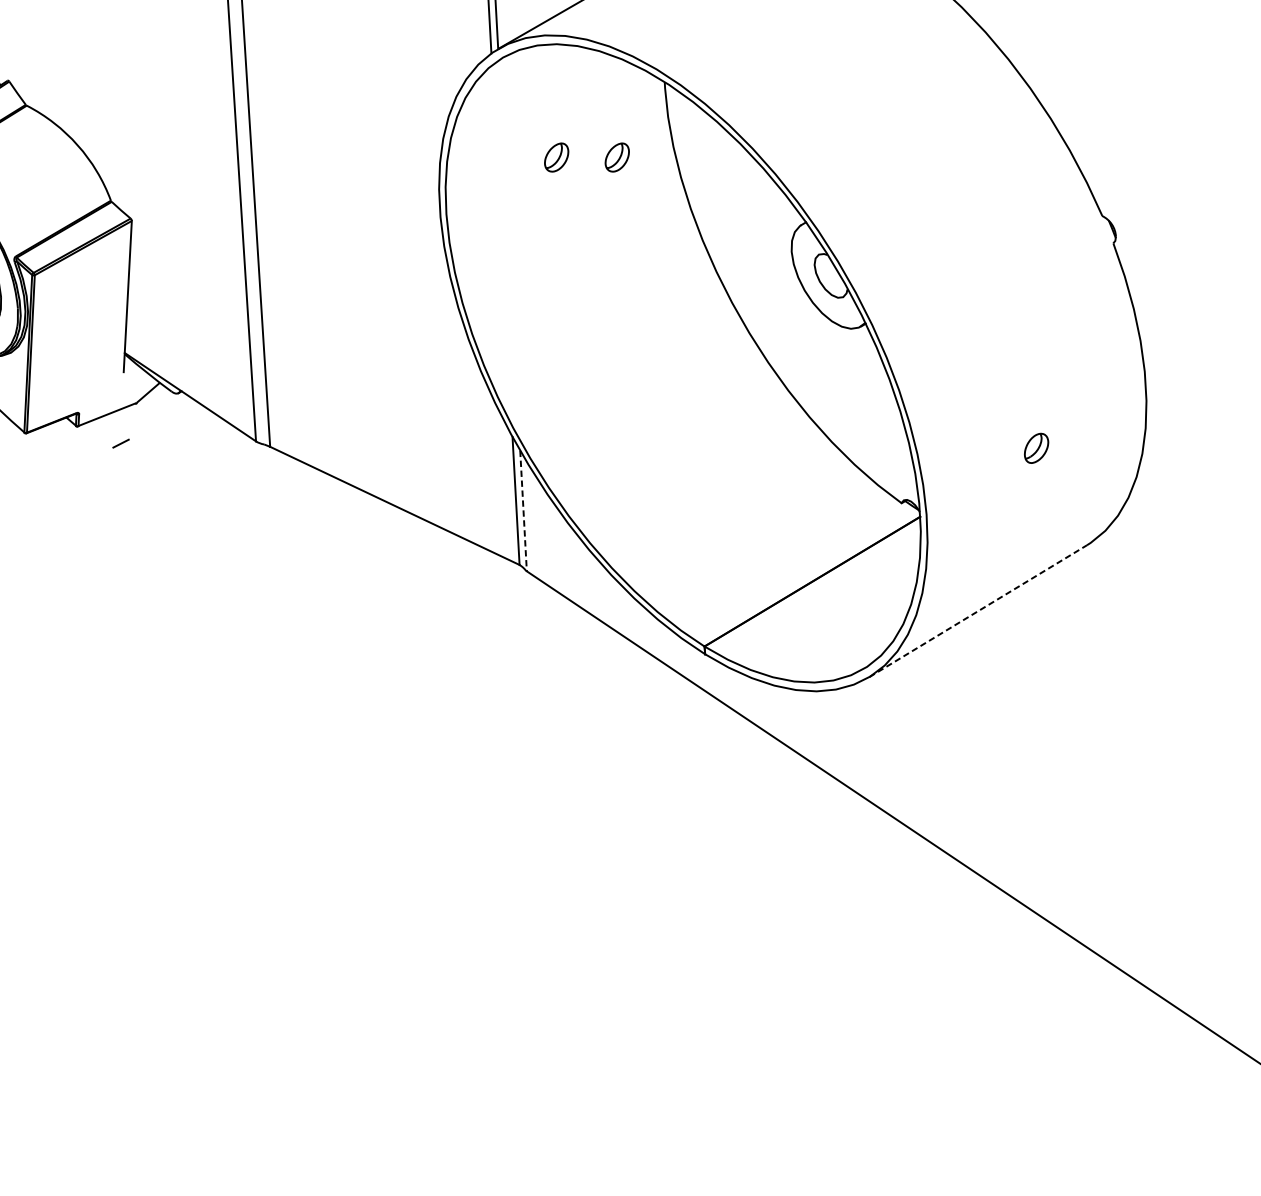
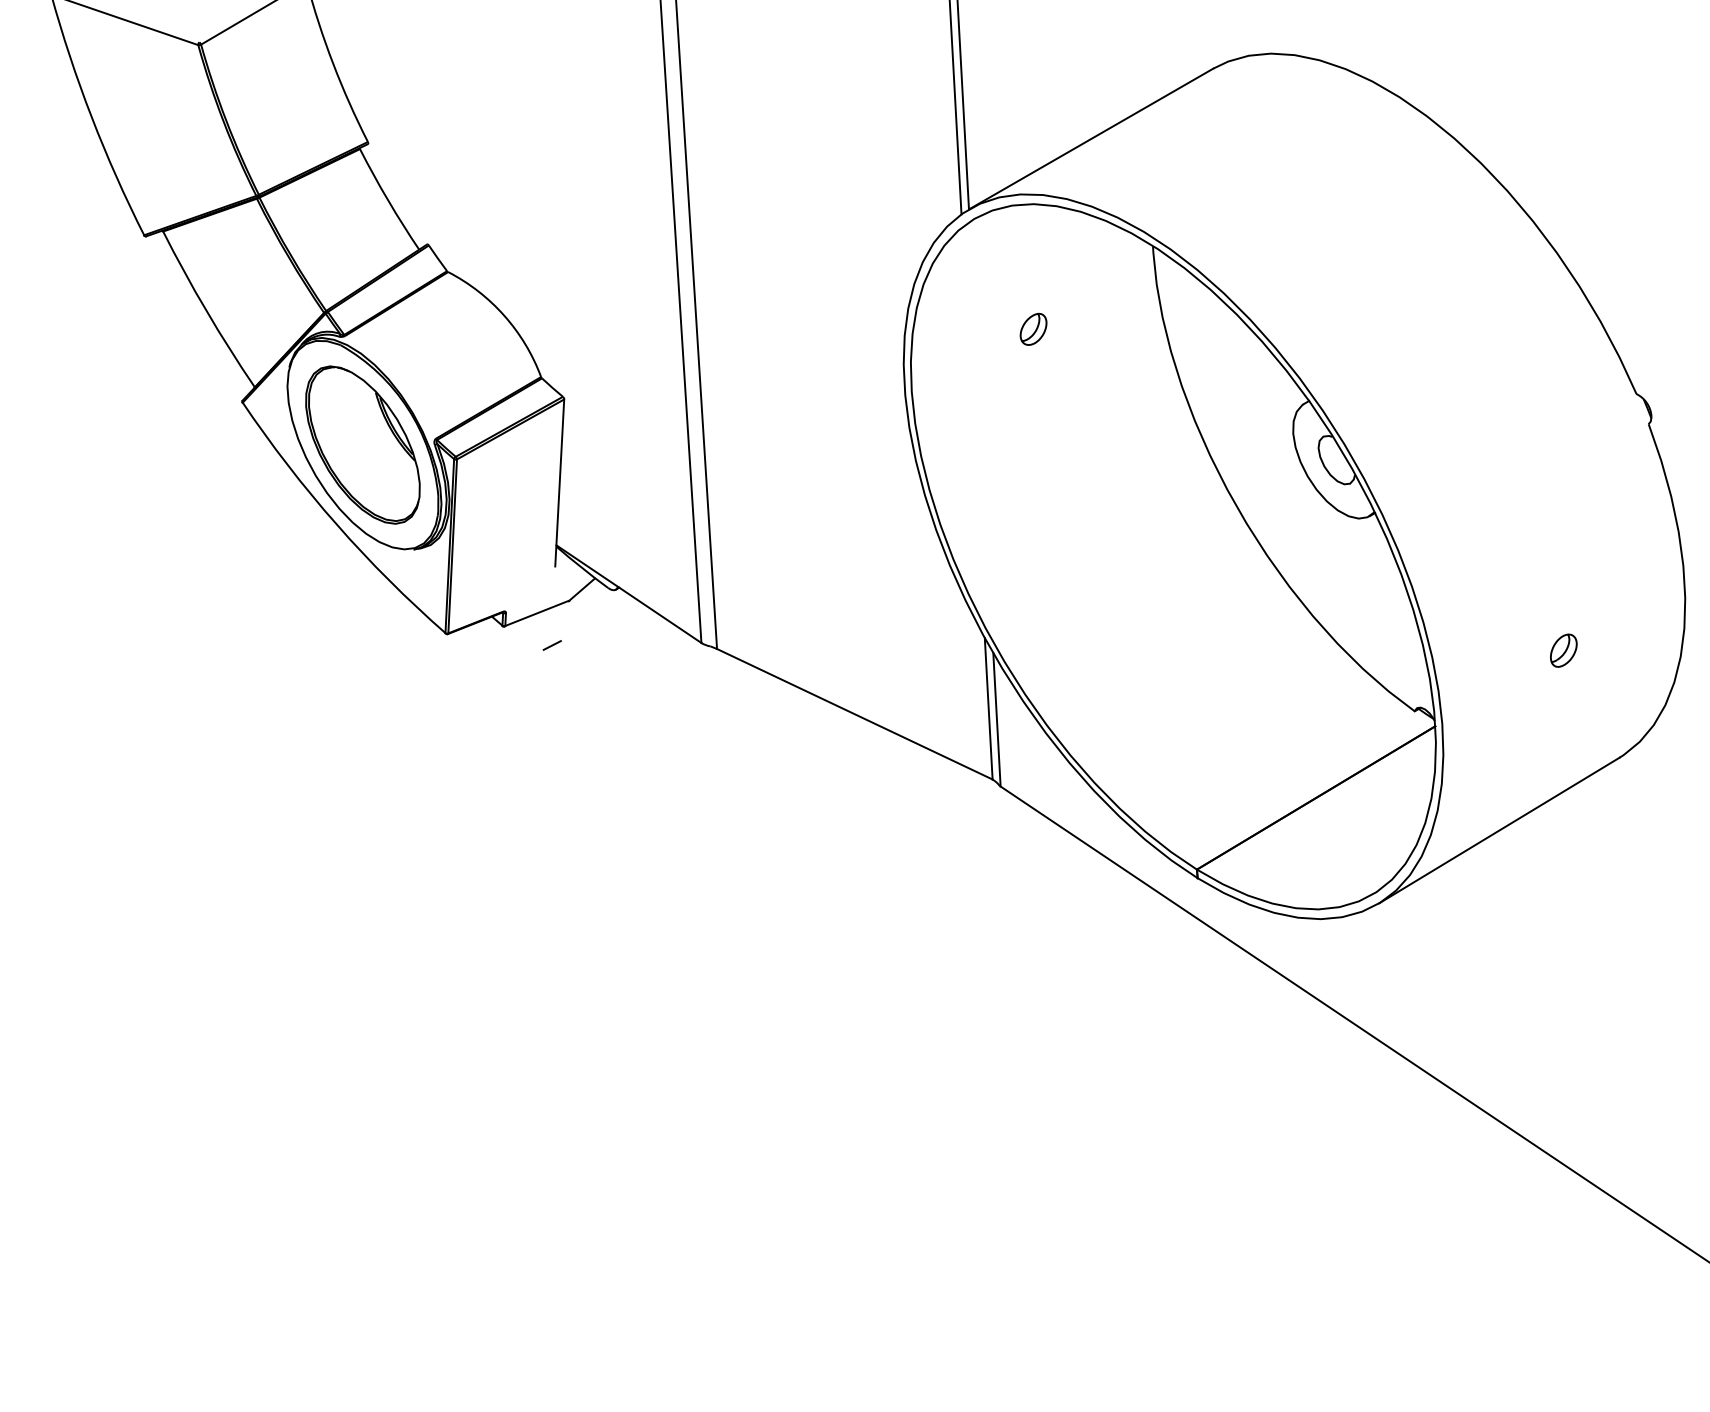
part: (617, 156) -> (1100, 328), removed
line: (523, 510) -> (996, 719), dashed -> solid
line: (978, 611) -> (1499, 830), dashed -> solid

